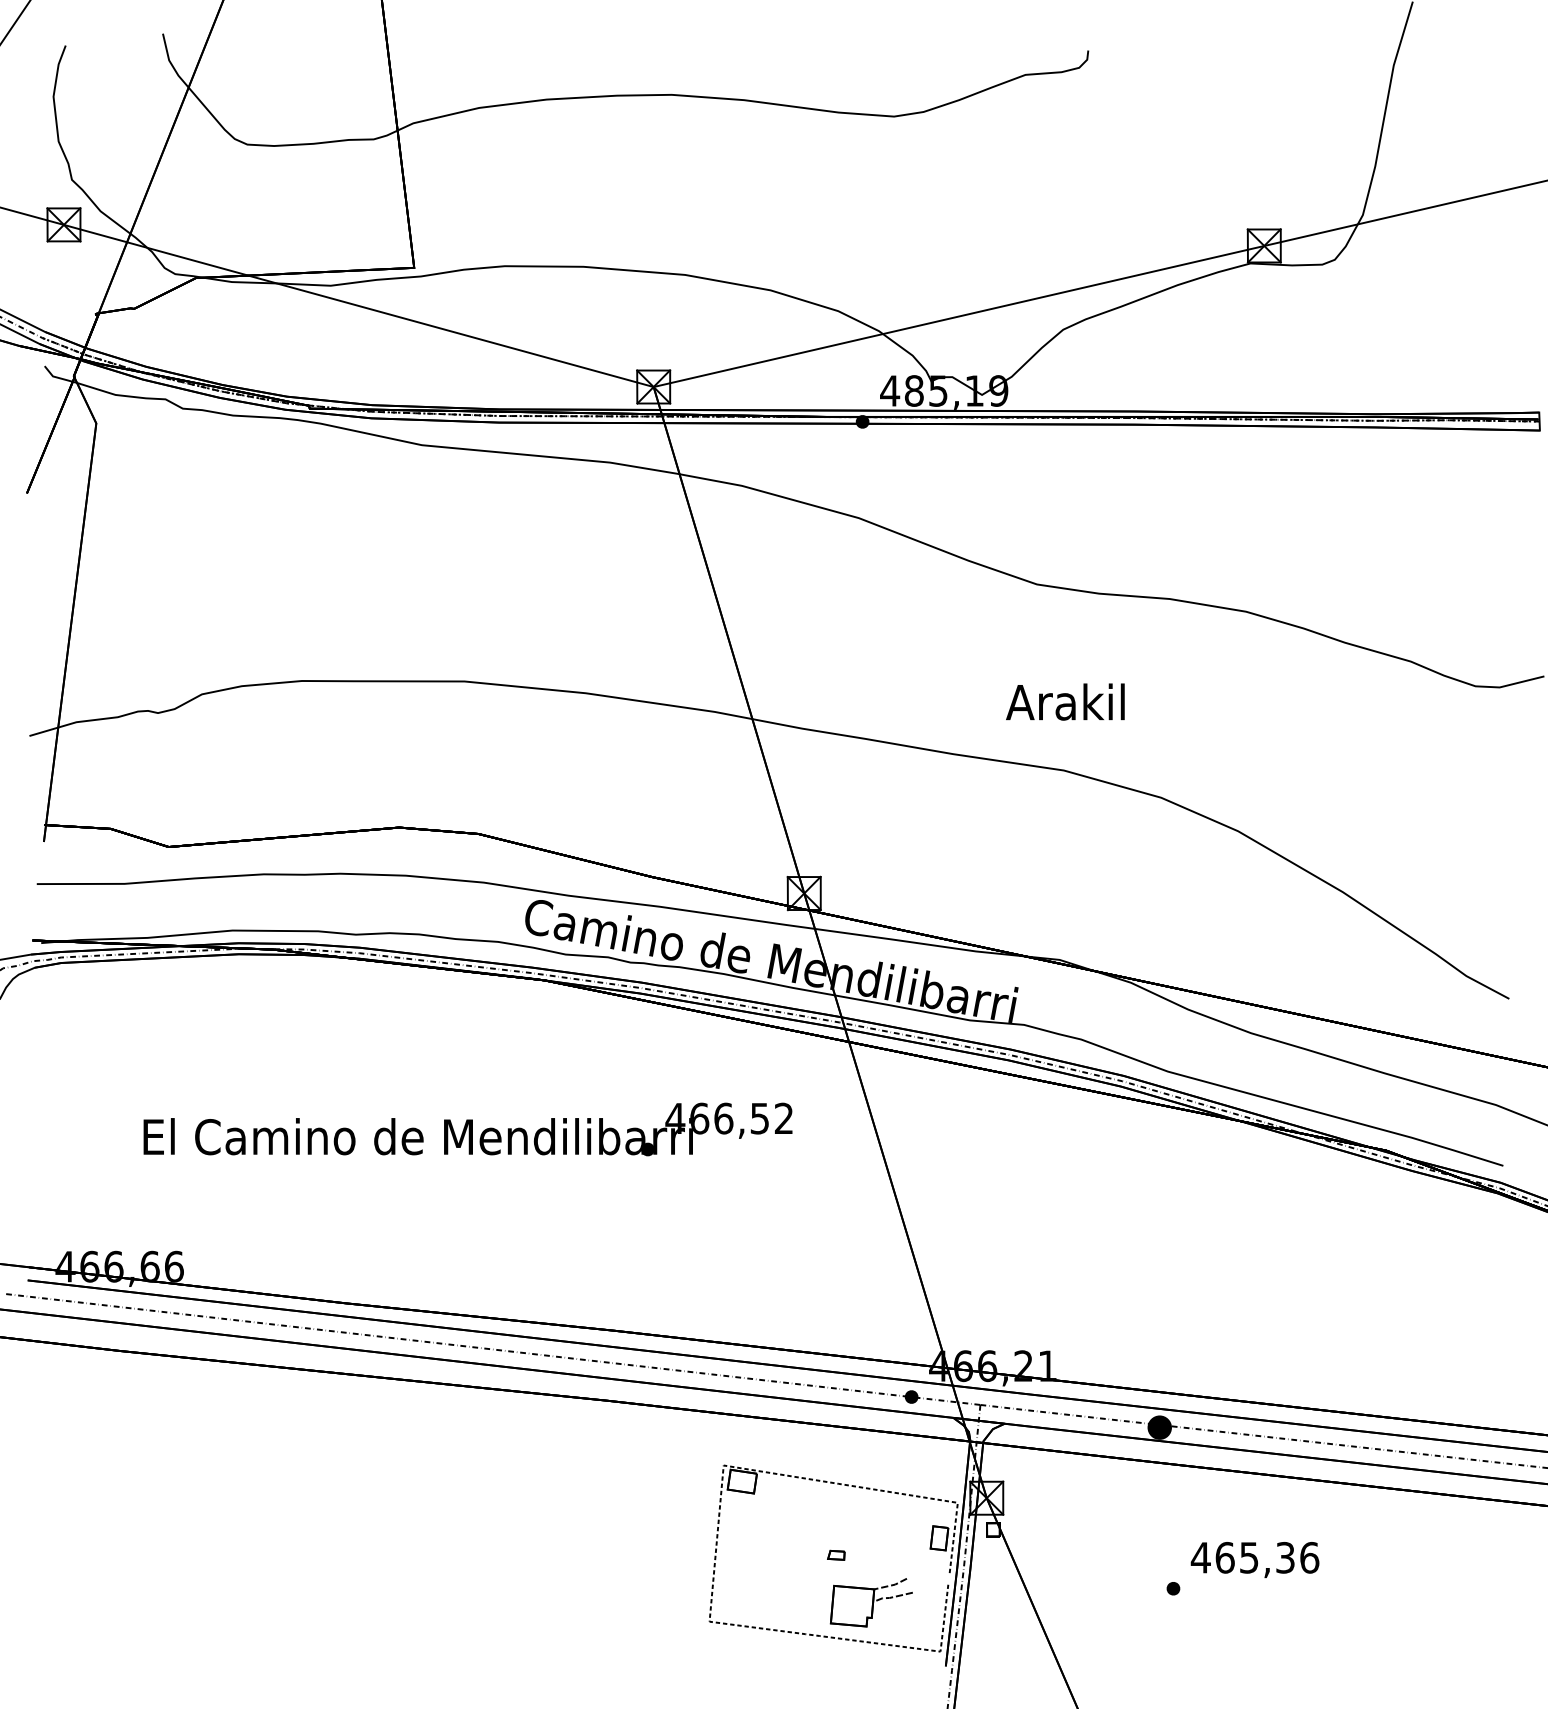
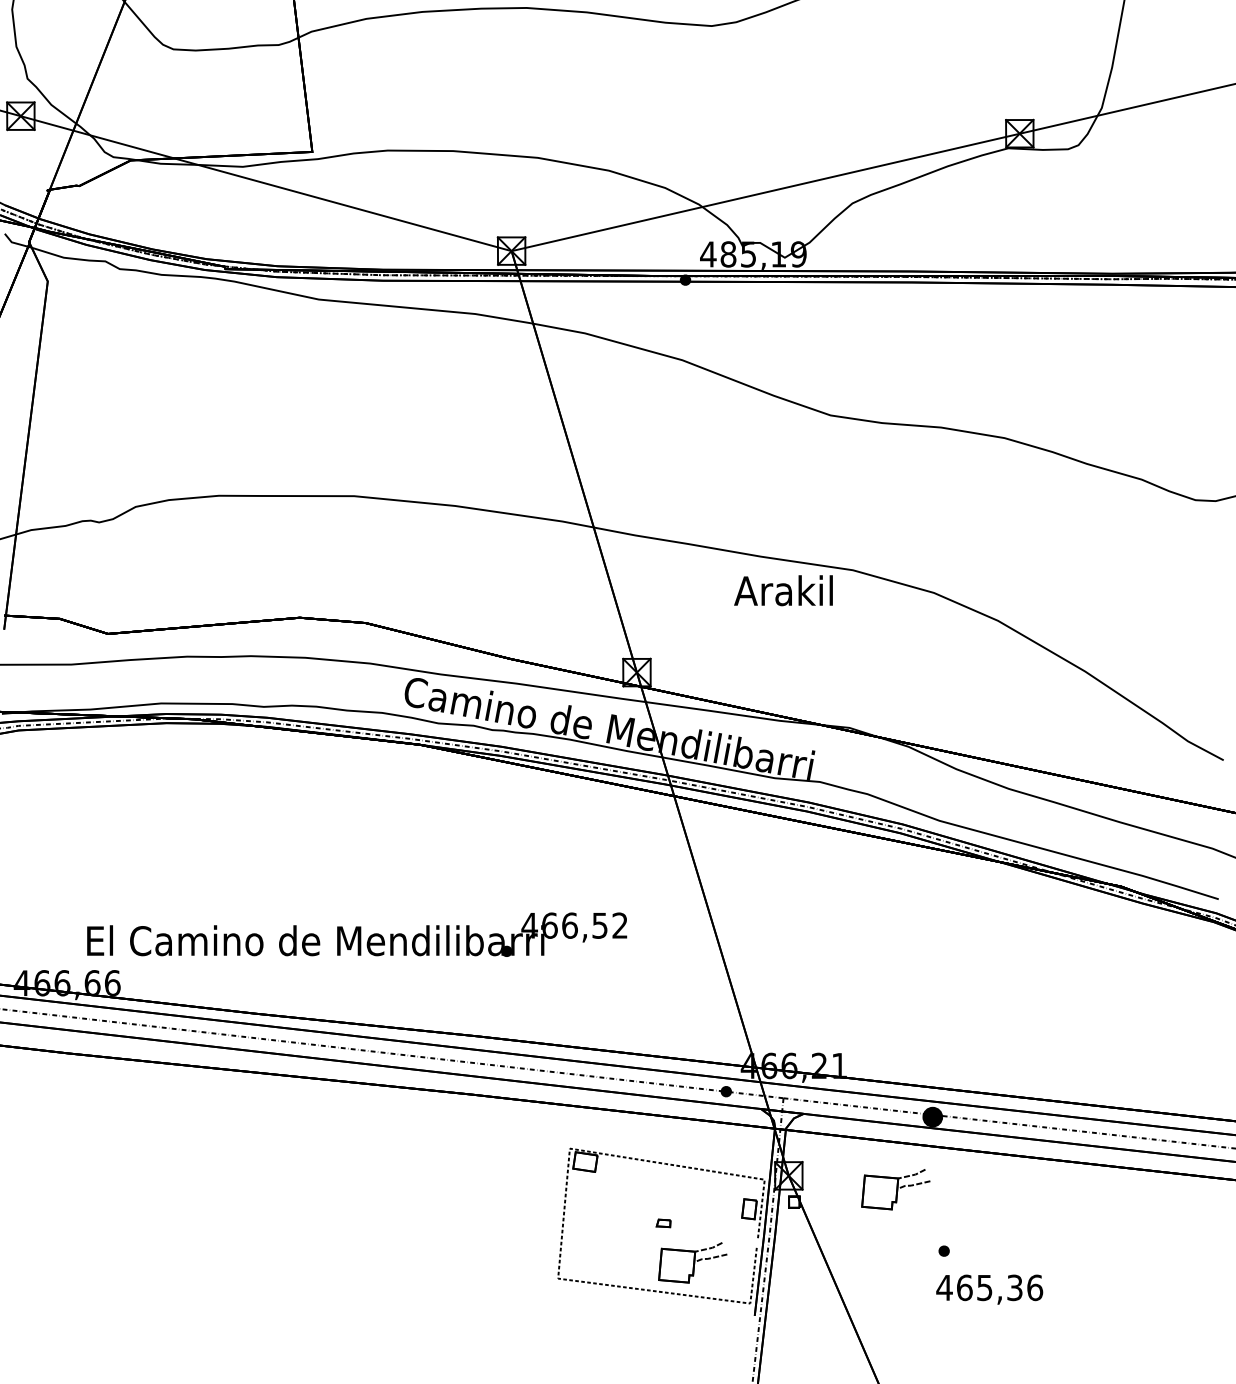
text: (1065, 701) -> (783, 590), moved
text: (467, 1129) -> (356, 934), moved
part: (1114, 1514) -> (895, 1189), added
text: (1254, 1560) -> (989, 1290), moved

